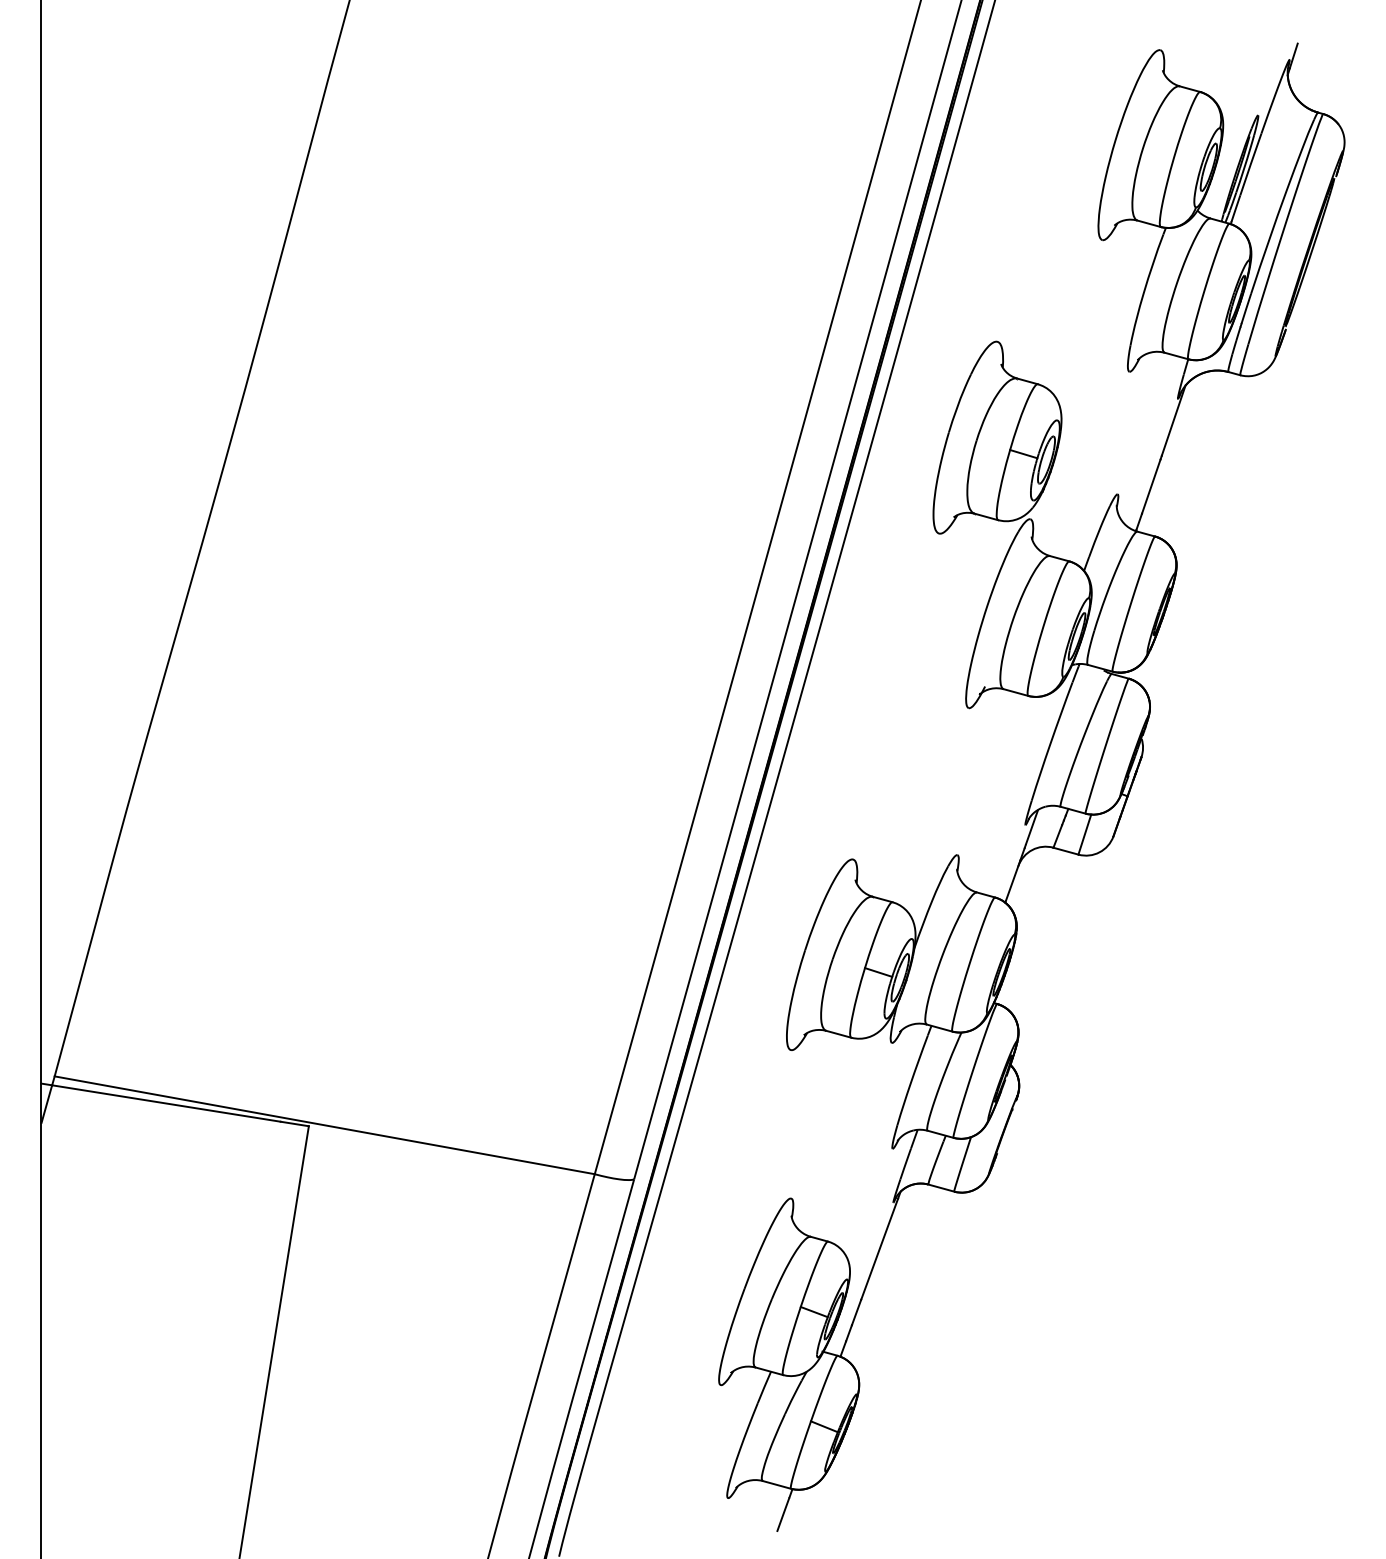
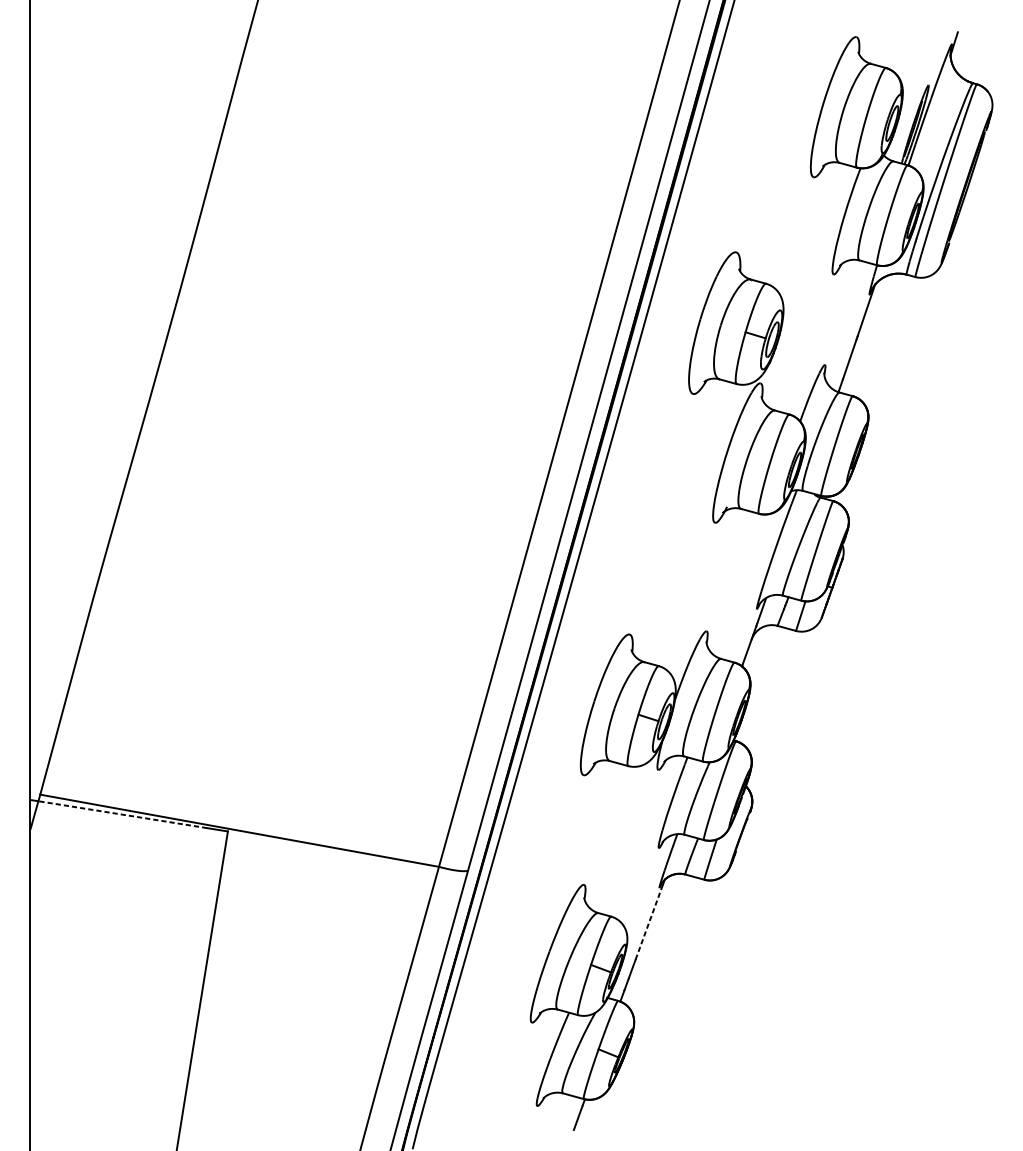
line: (166, 1103) -> (122, 814), solid -> dashed
line: (879, 1249) -> (649, 922), solid -> dashed

